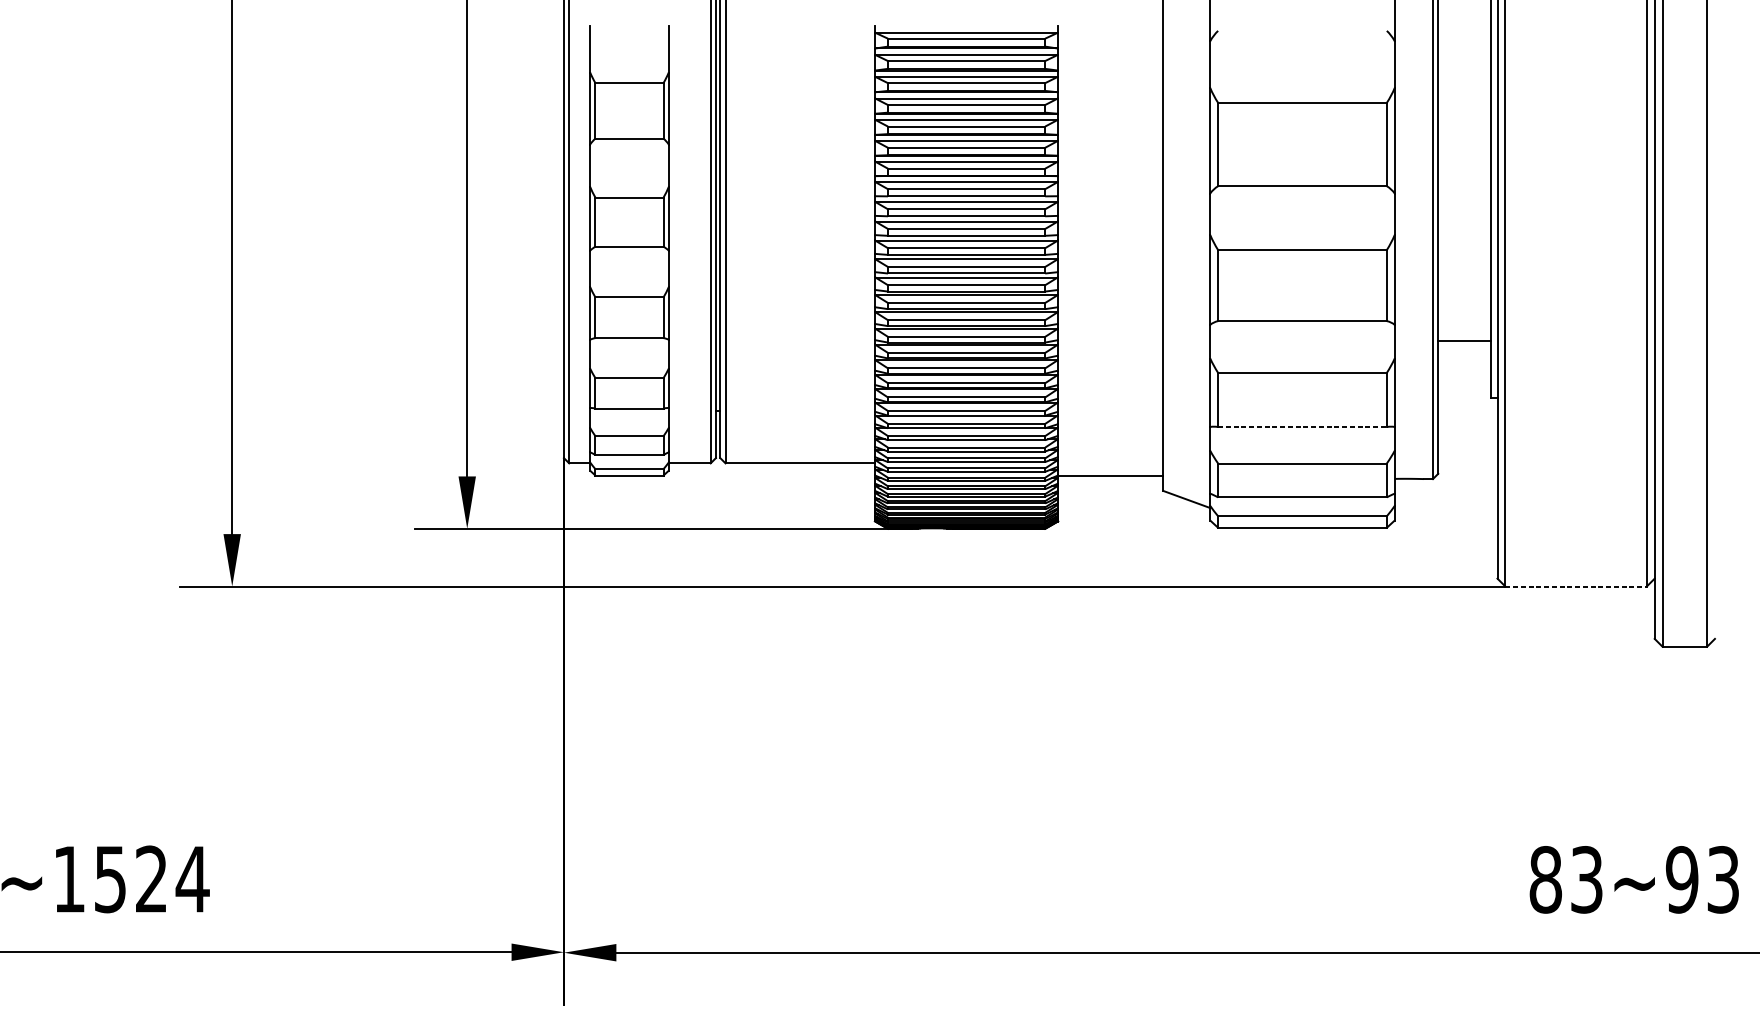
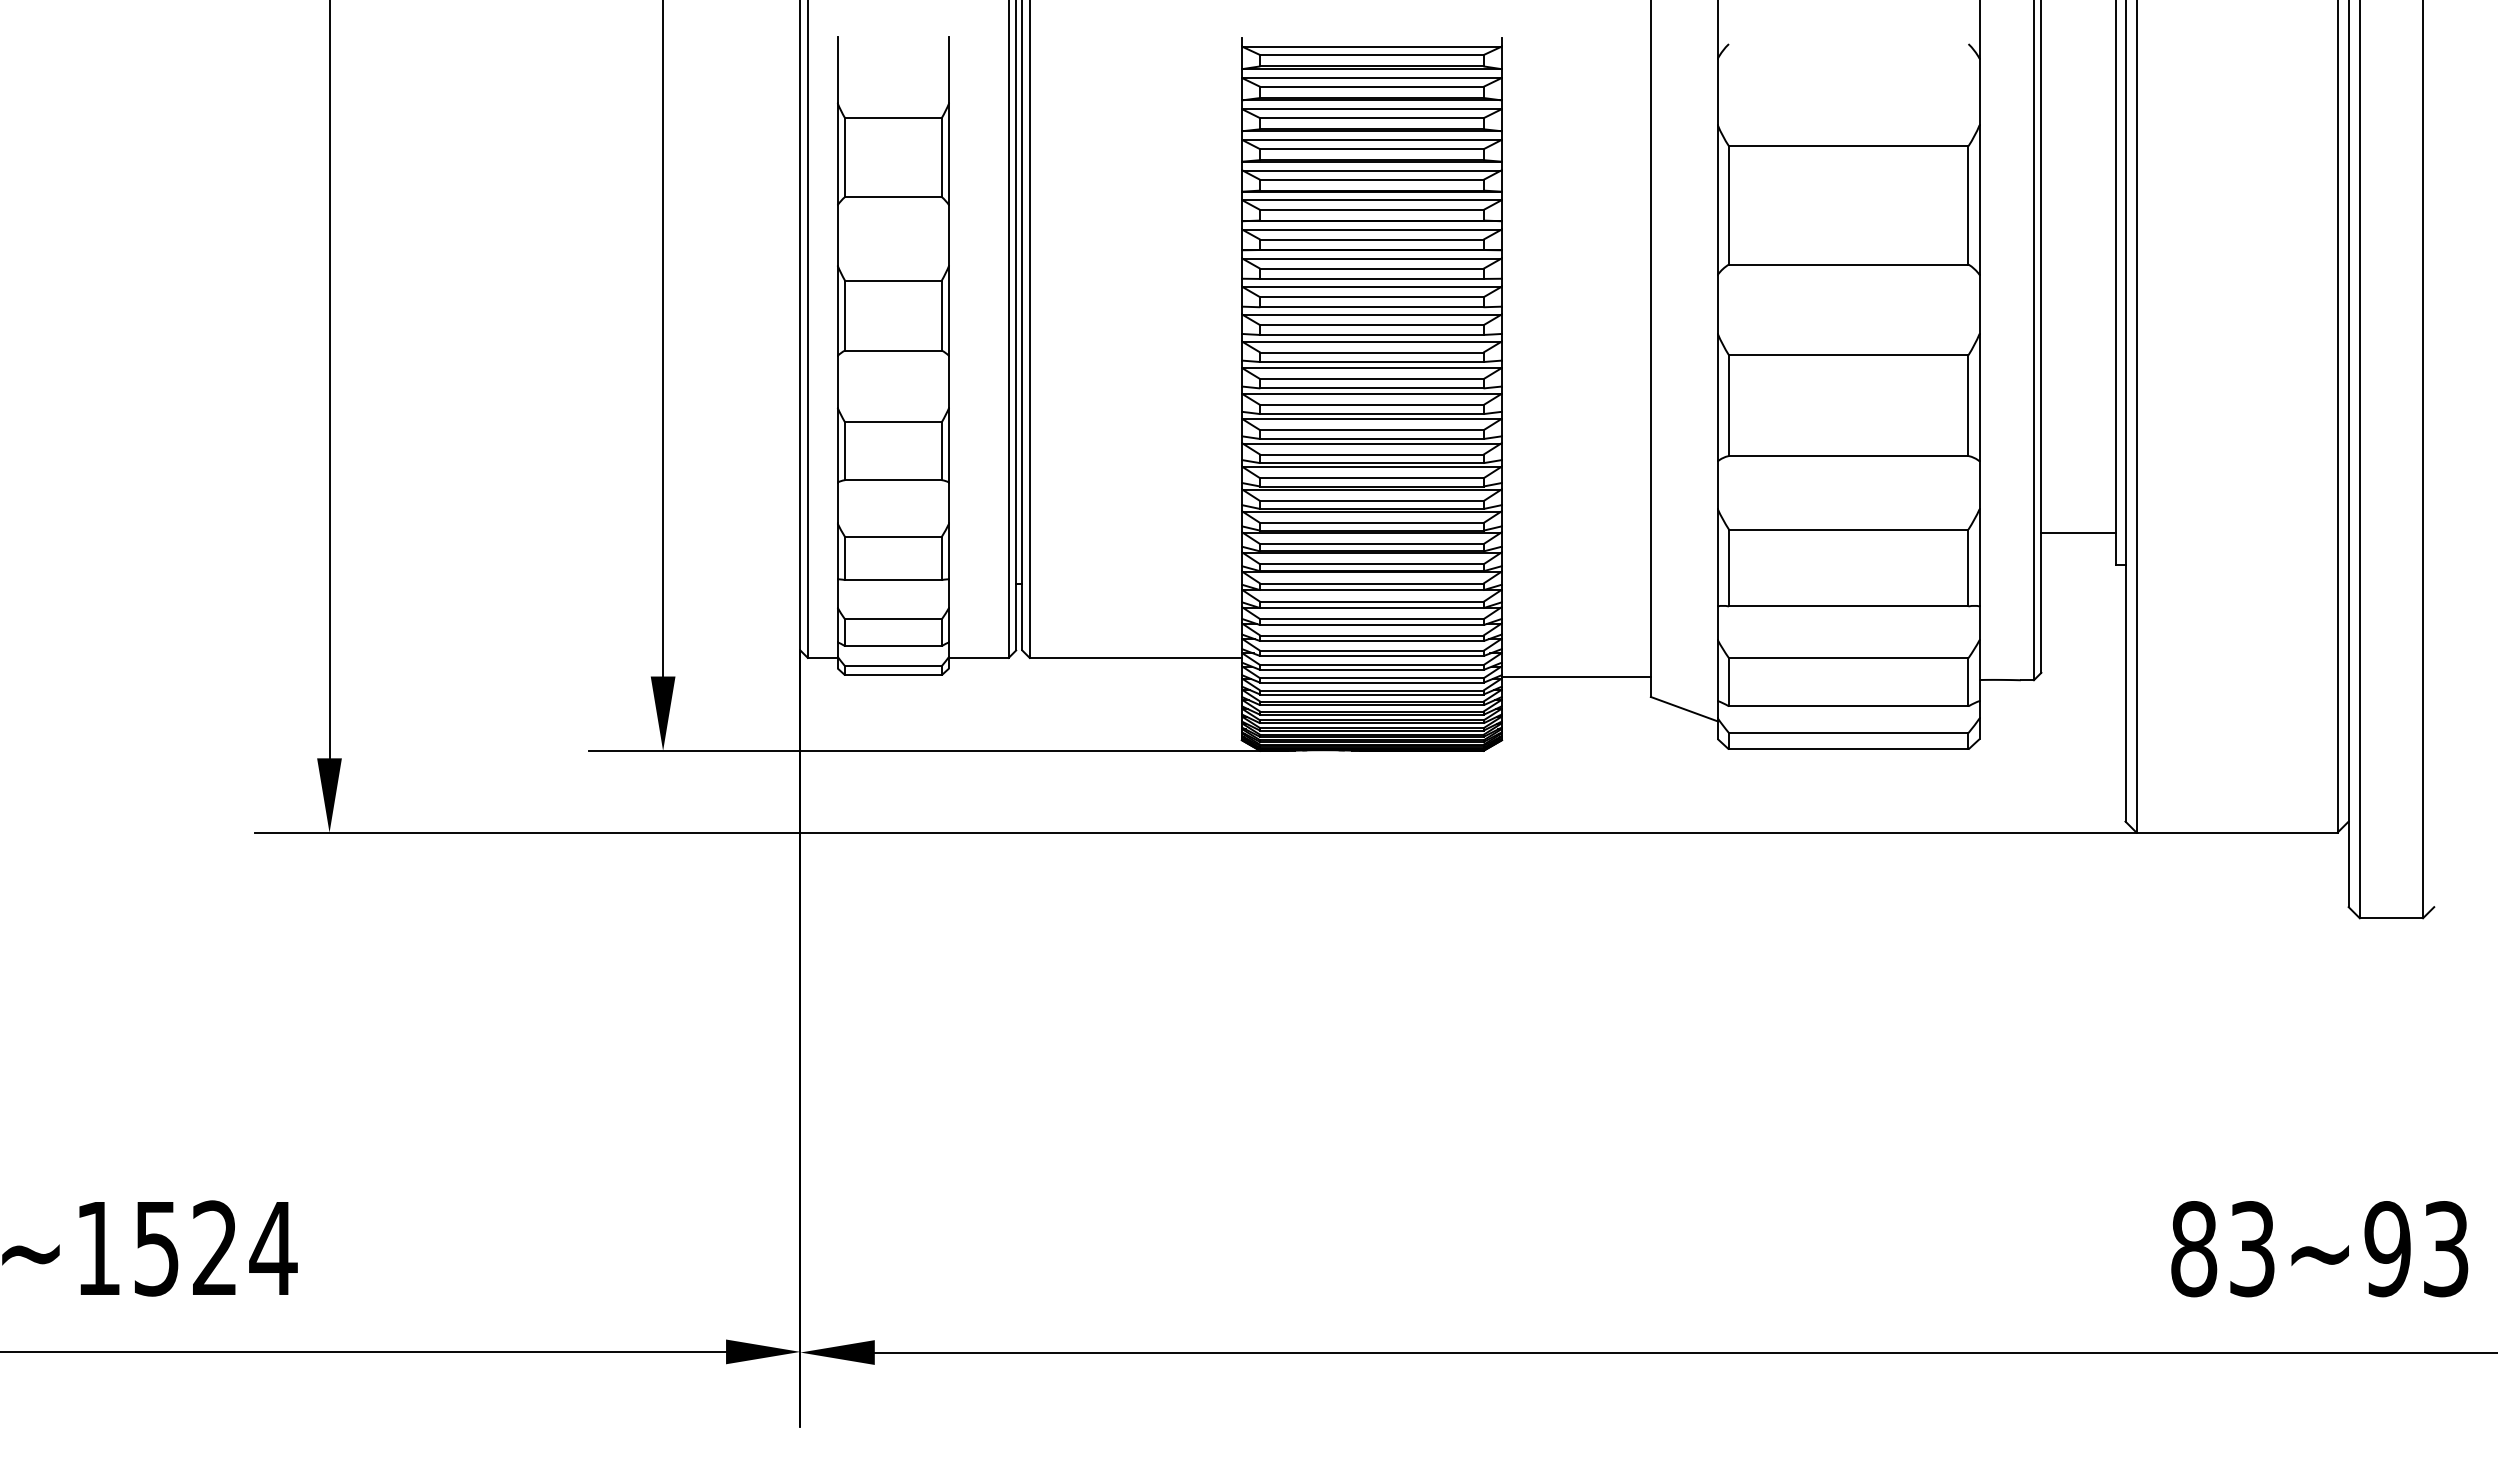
line: (1464, 341) -> (2078, 533), moved
line: (1302, 427) -> (1848, 606), dashed -> solid
line: (1576, 586) -> (2237, 832), dashed -> solid

